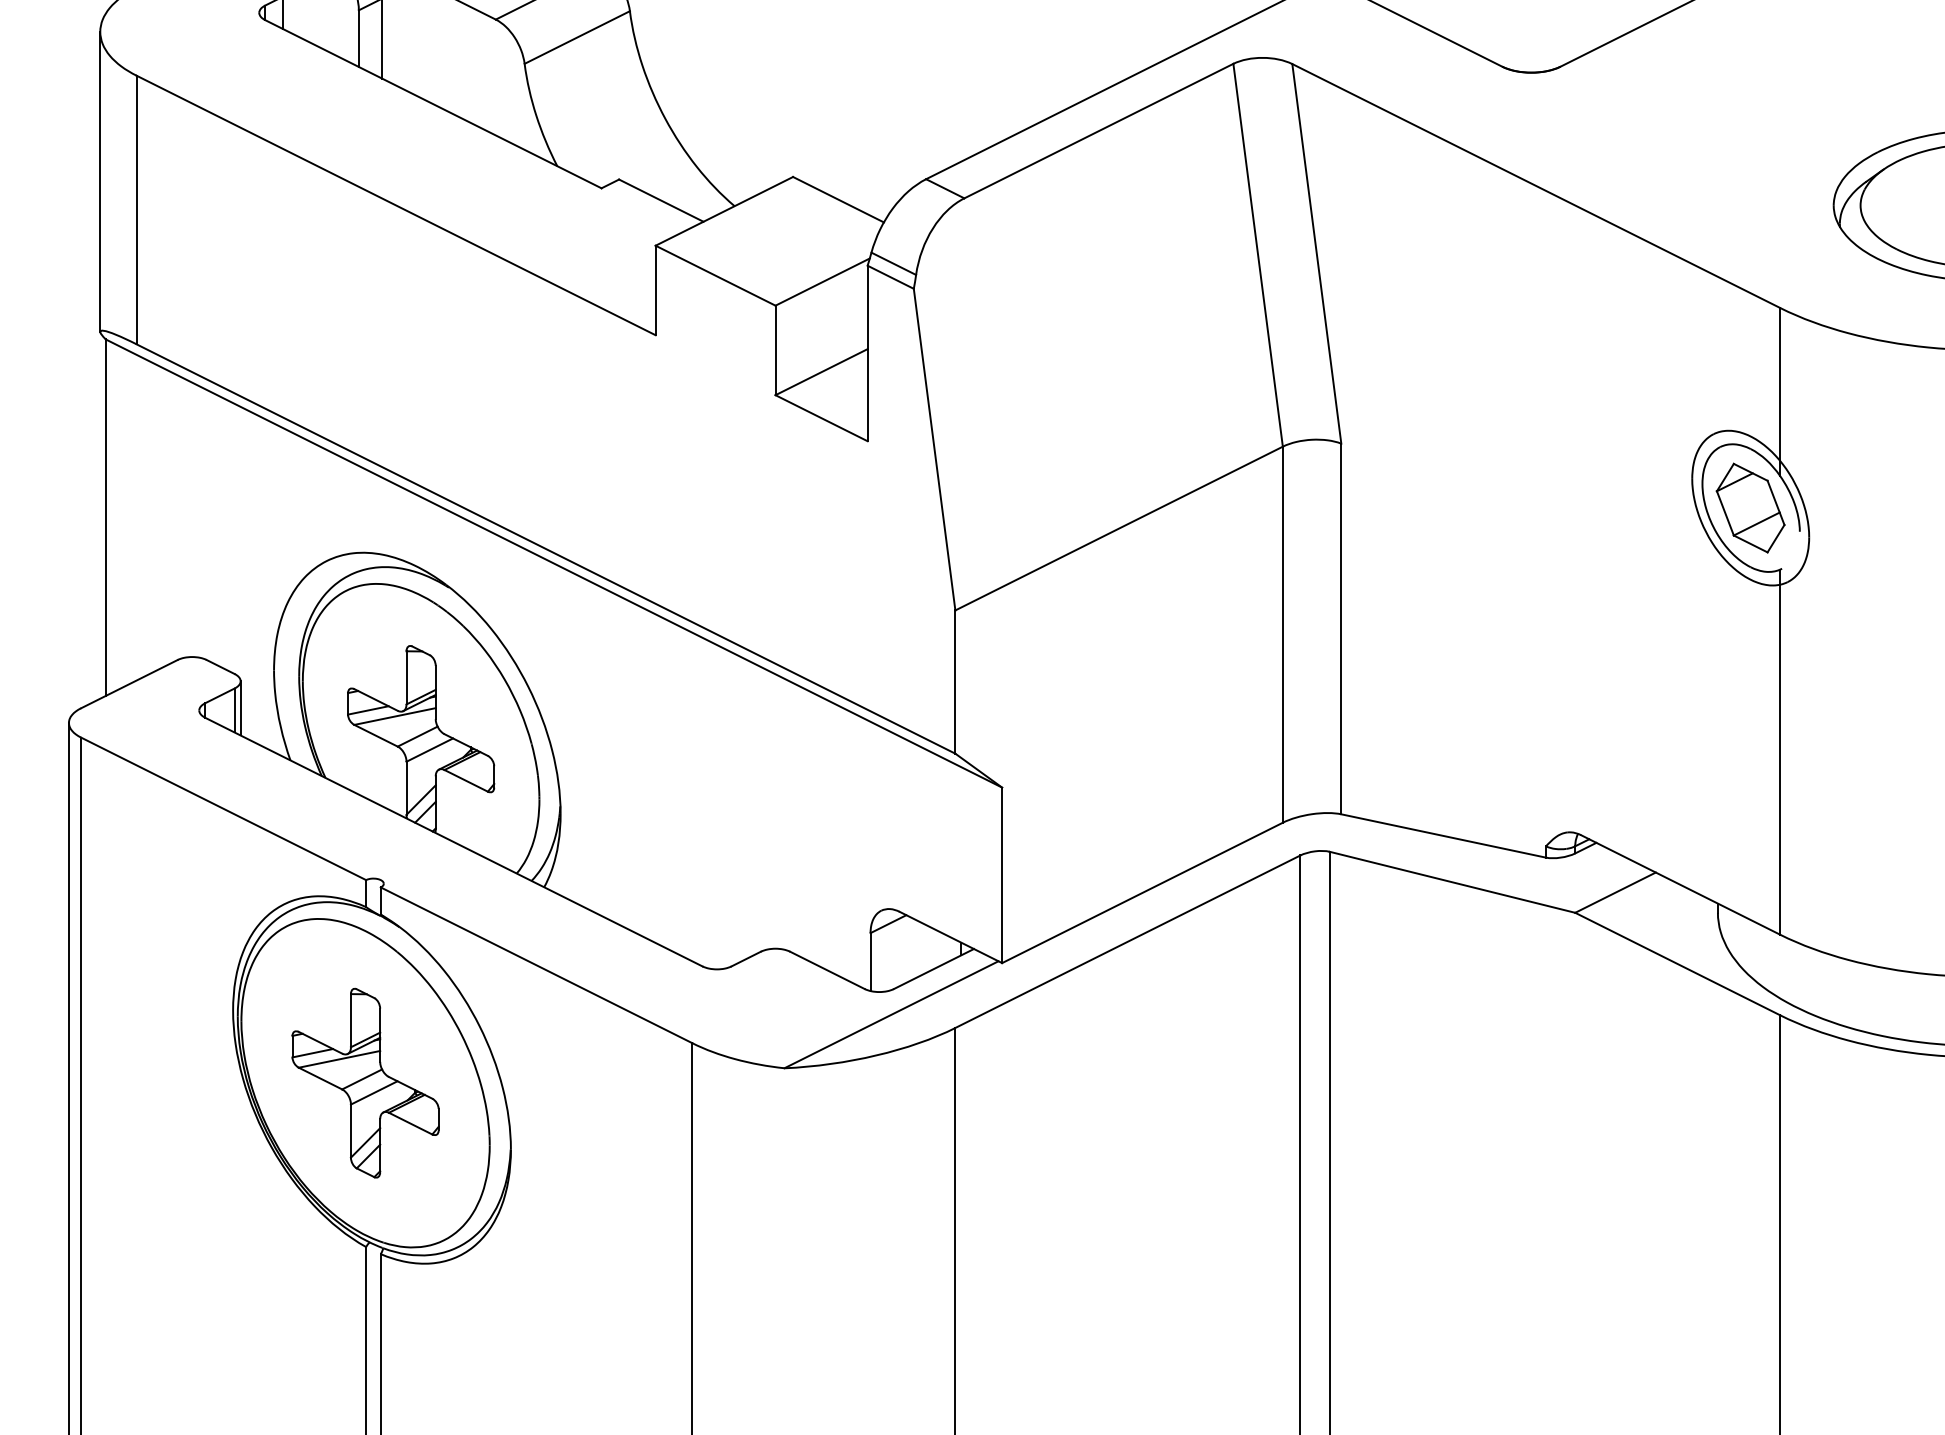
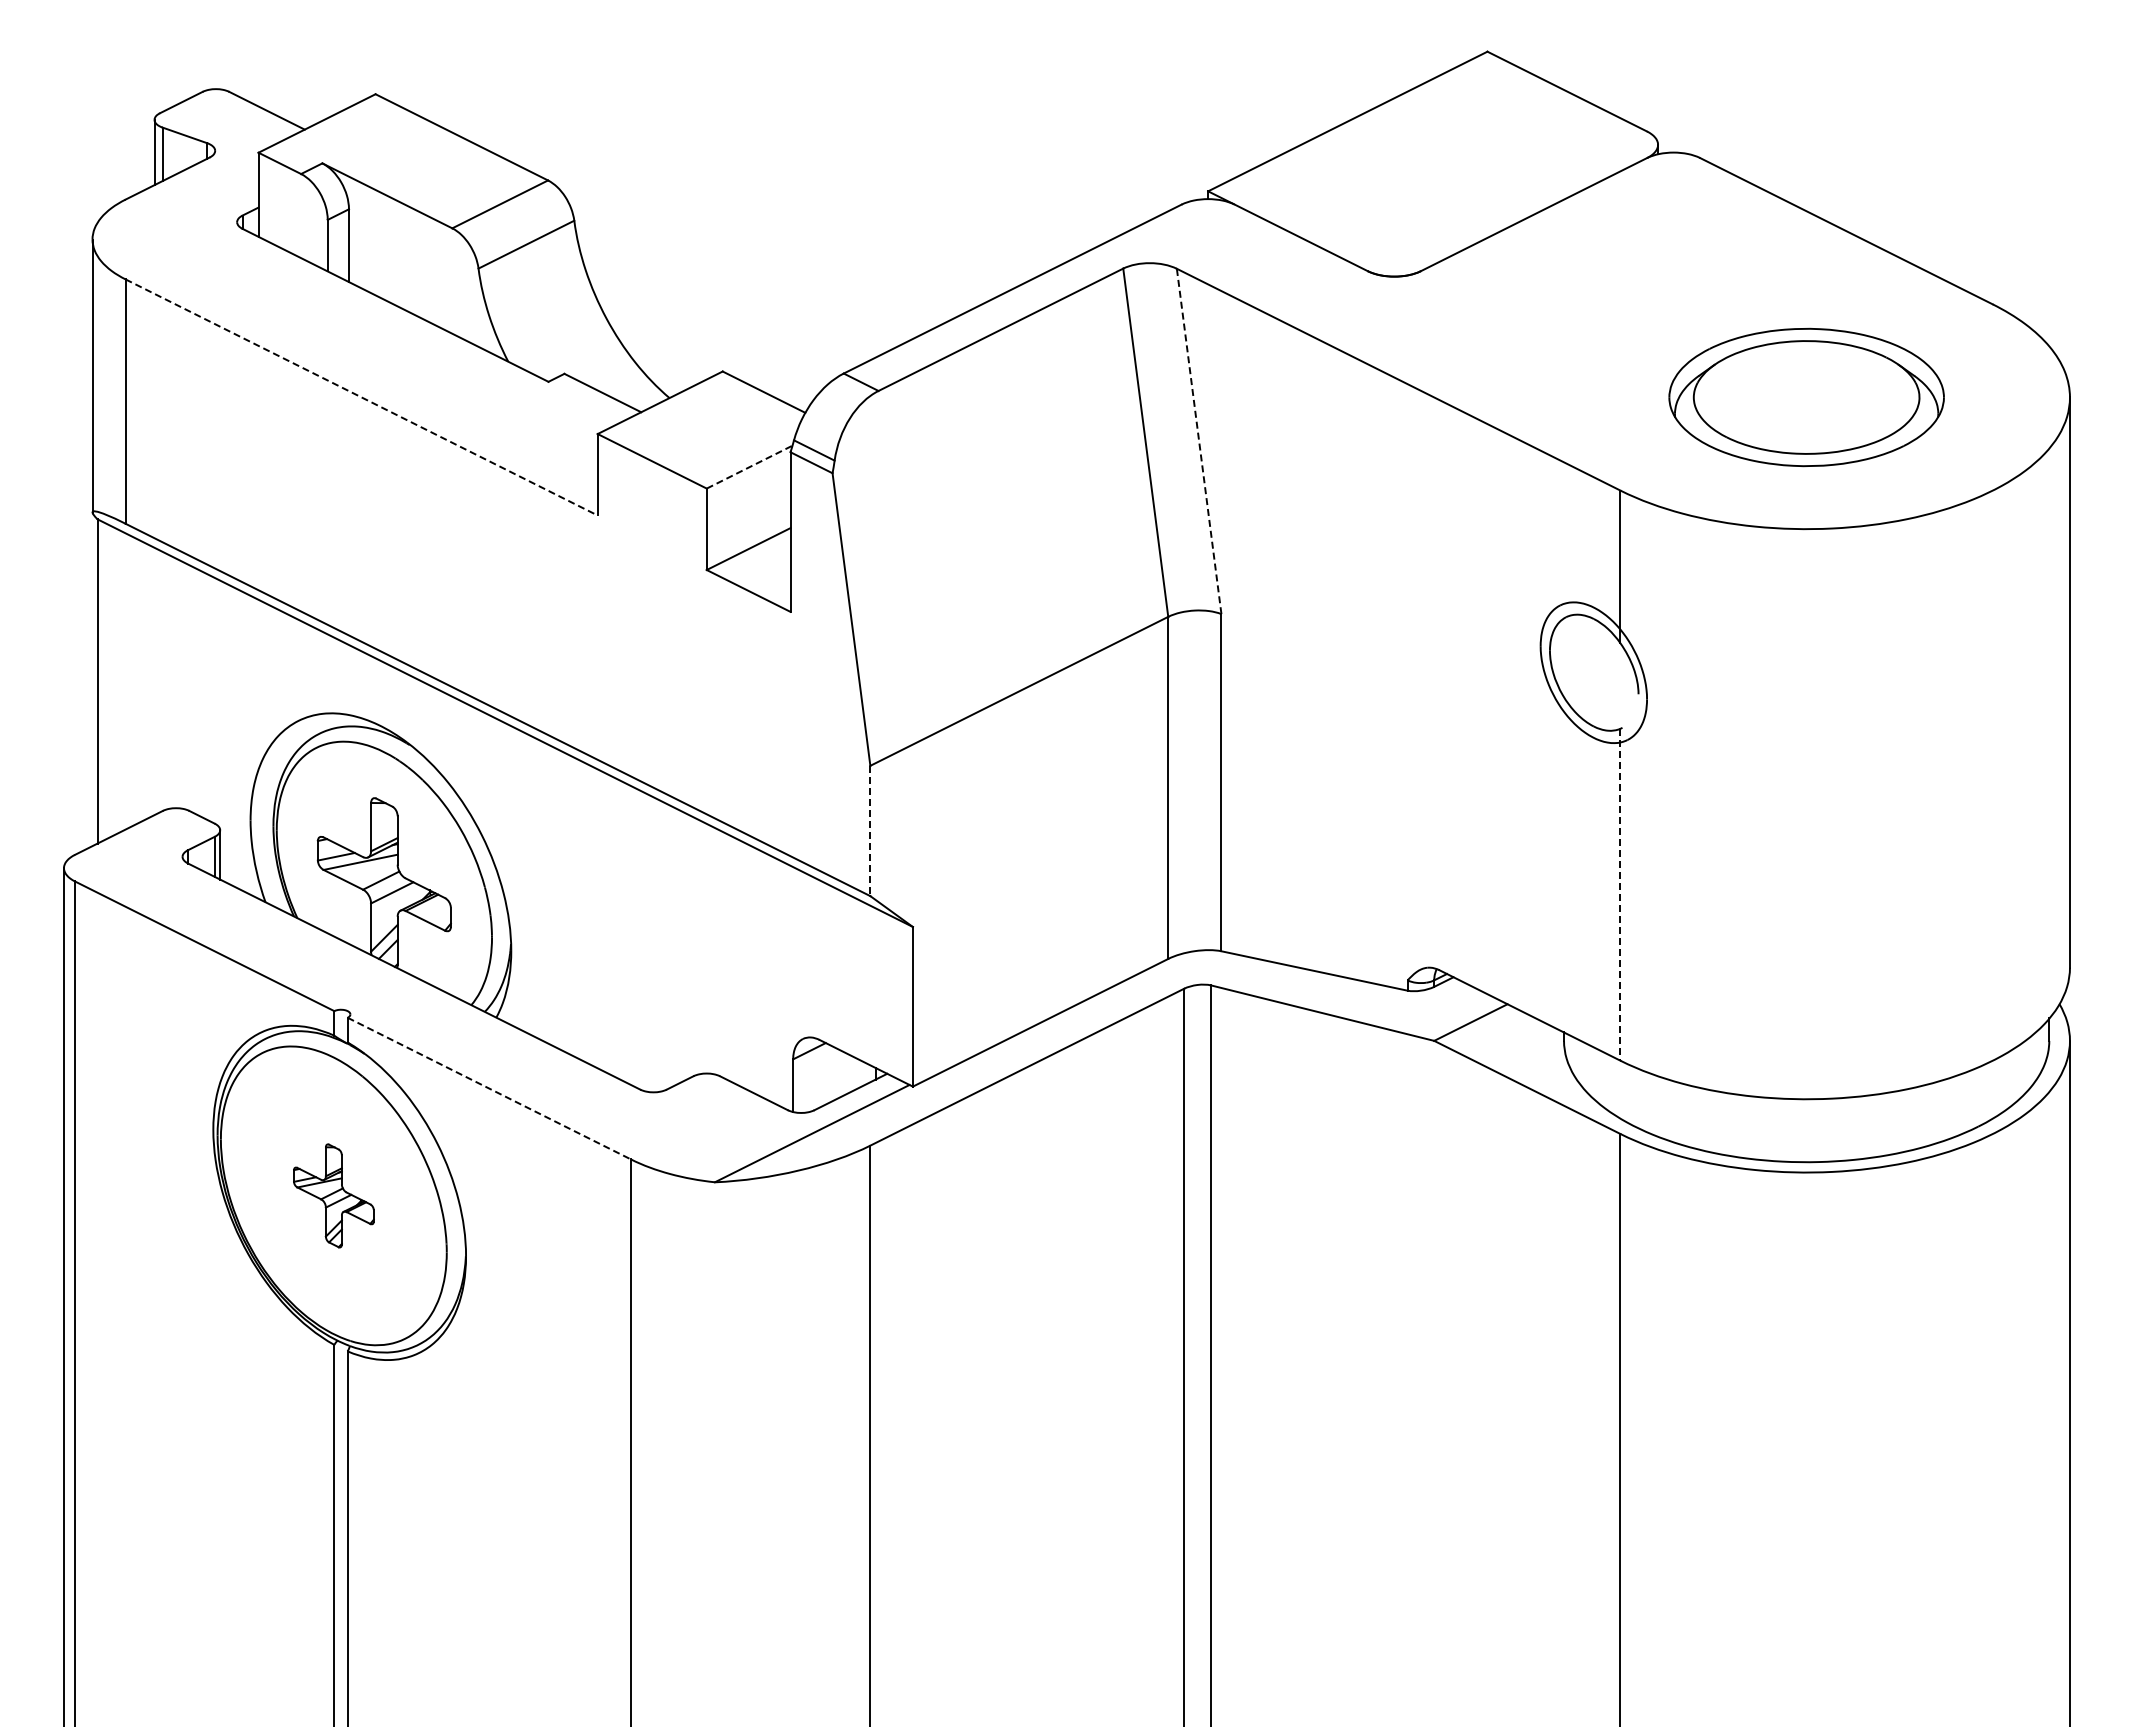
line: (395, 205) -> (361, 397), solid -> dashed
line: (1317, 252) -> (1199, 440), solid -> dashed
line: (822, 282) -> (749, 467), solid -> dashed
part: (1750, 507) -> (1593, 672), removed
line: (955, 682) -> (870, 831), solid -> dashed
line: (1780, 751) -> (1620, 894), solid -> dashed
line: (536, 965) -> (489, 1088), solid -> dashed
part: (365, 1082) -> (333, 1195), size x0.6

